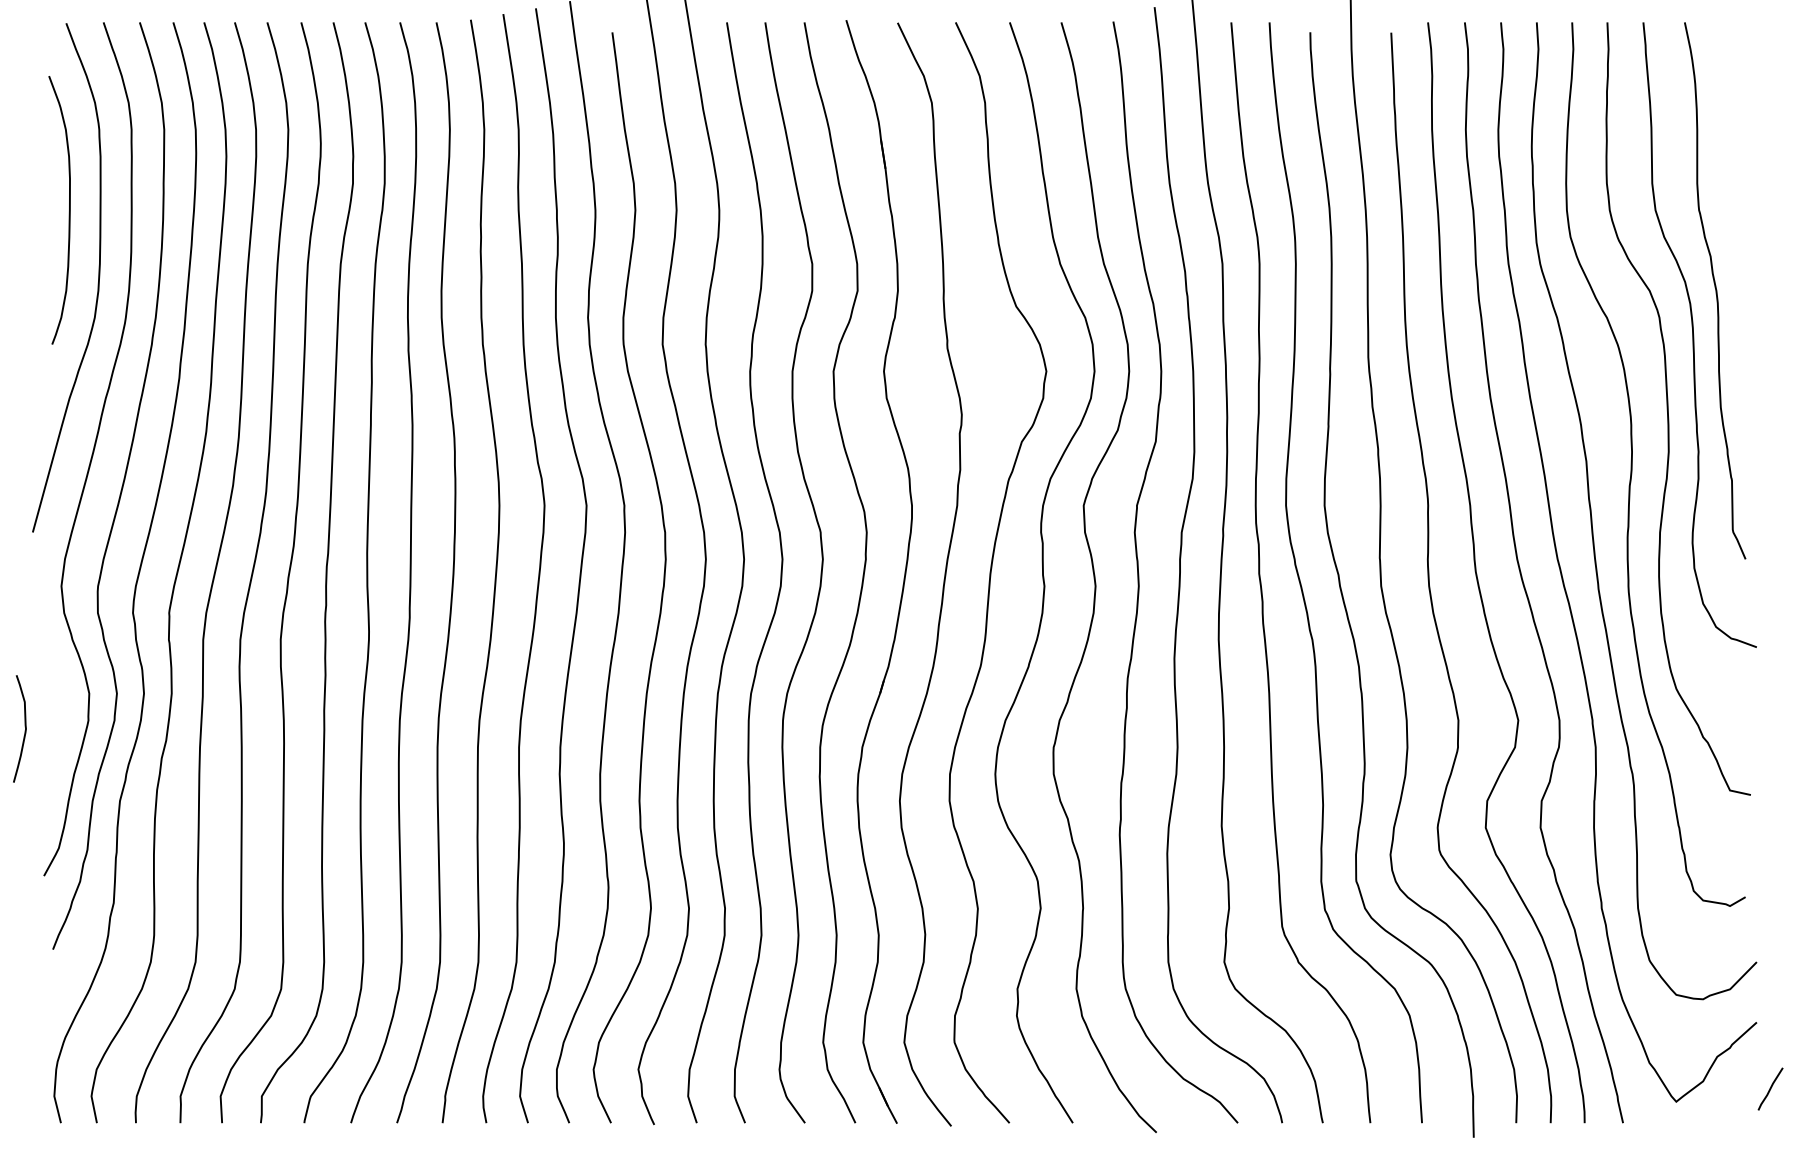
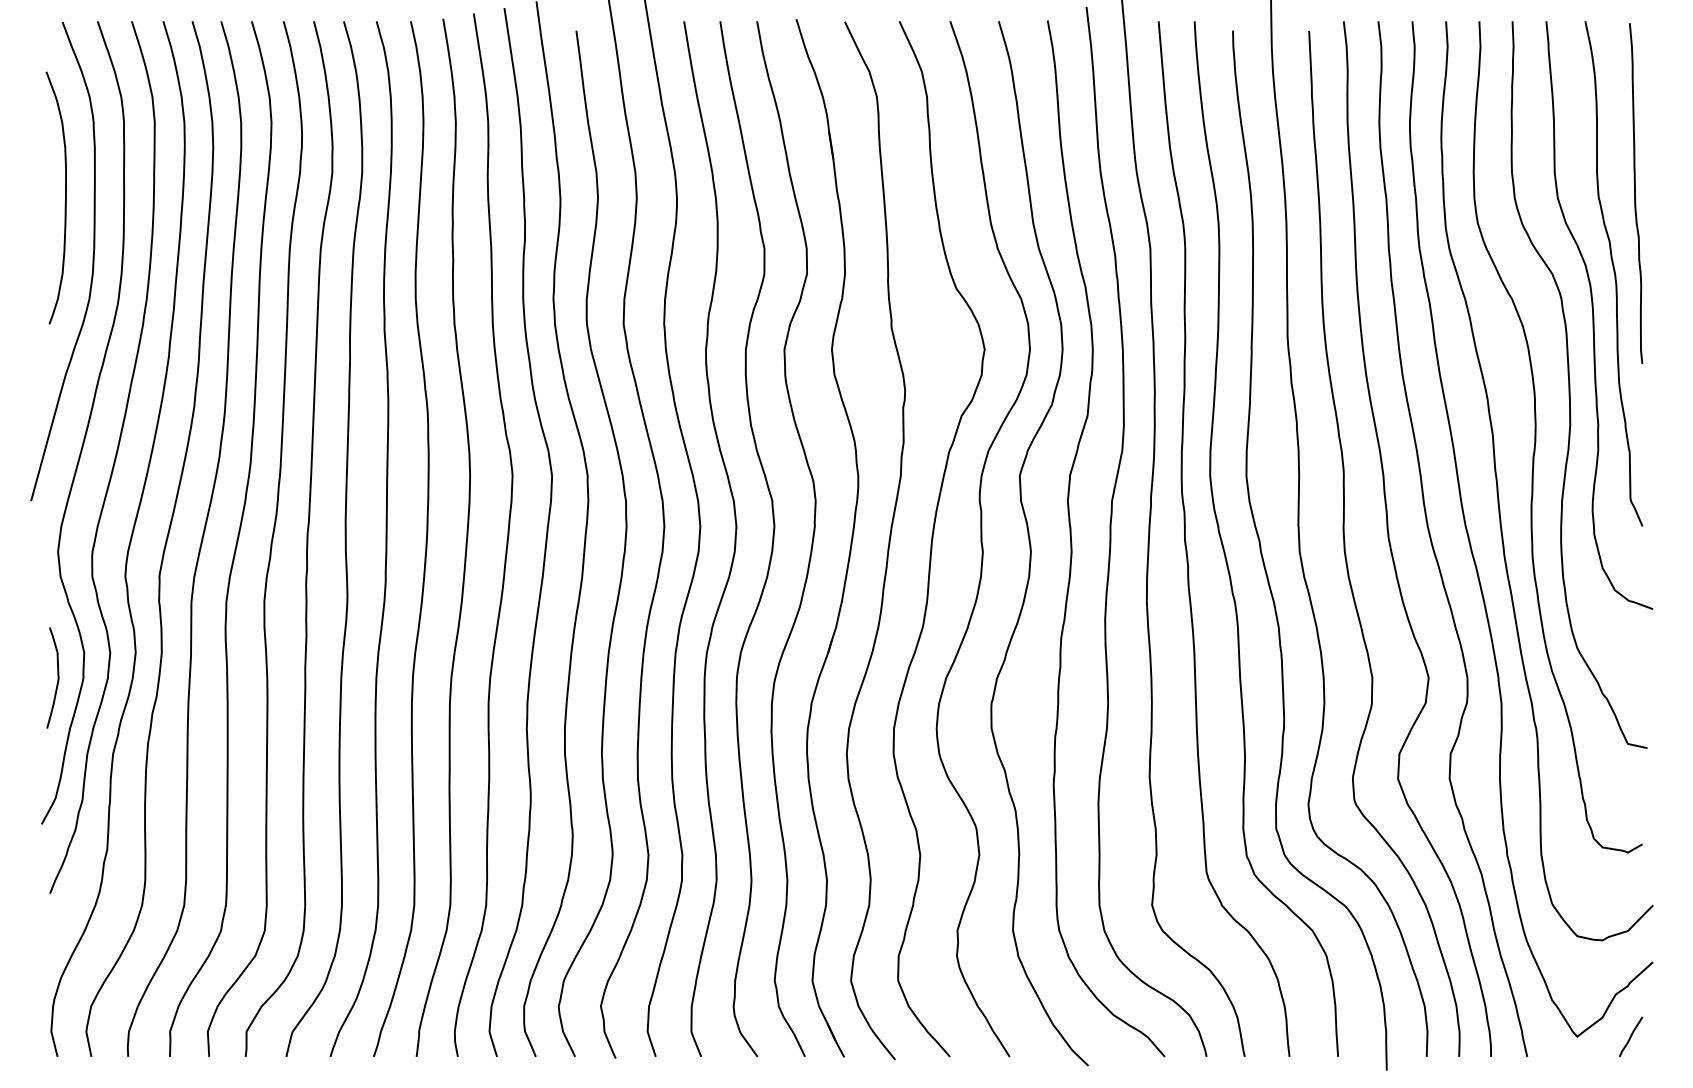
curve: (1738, 205) -> (1635, 193), added
curve: (24, 728) -> (57, 677), moved
line: (1771, 1088) -> (1631, 1036), moved

